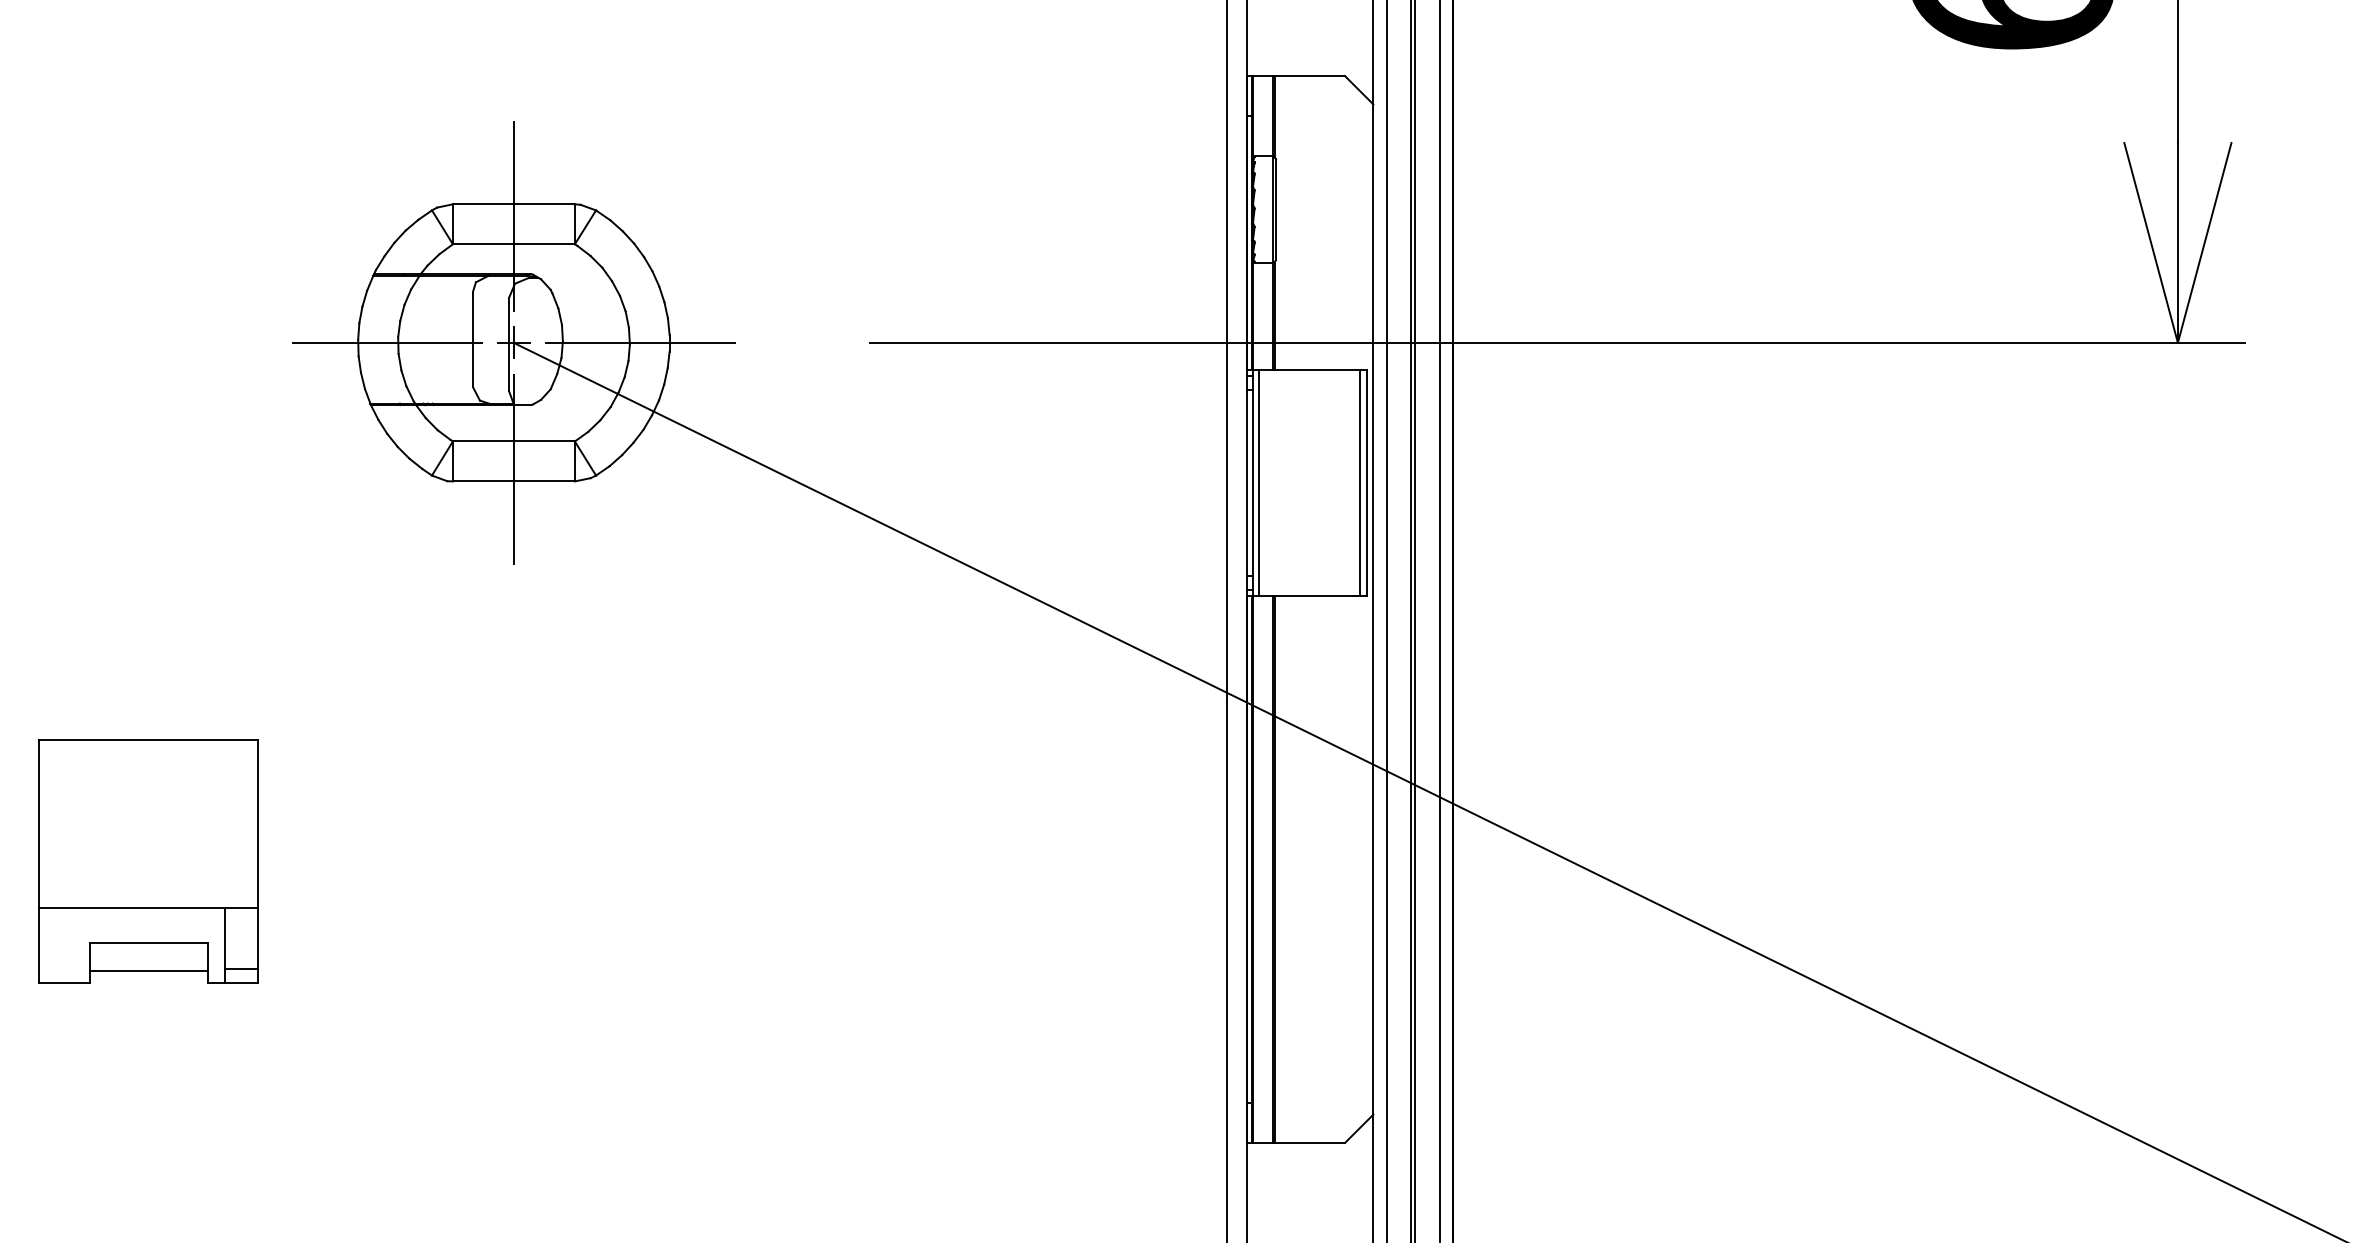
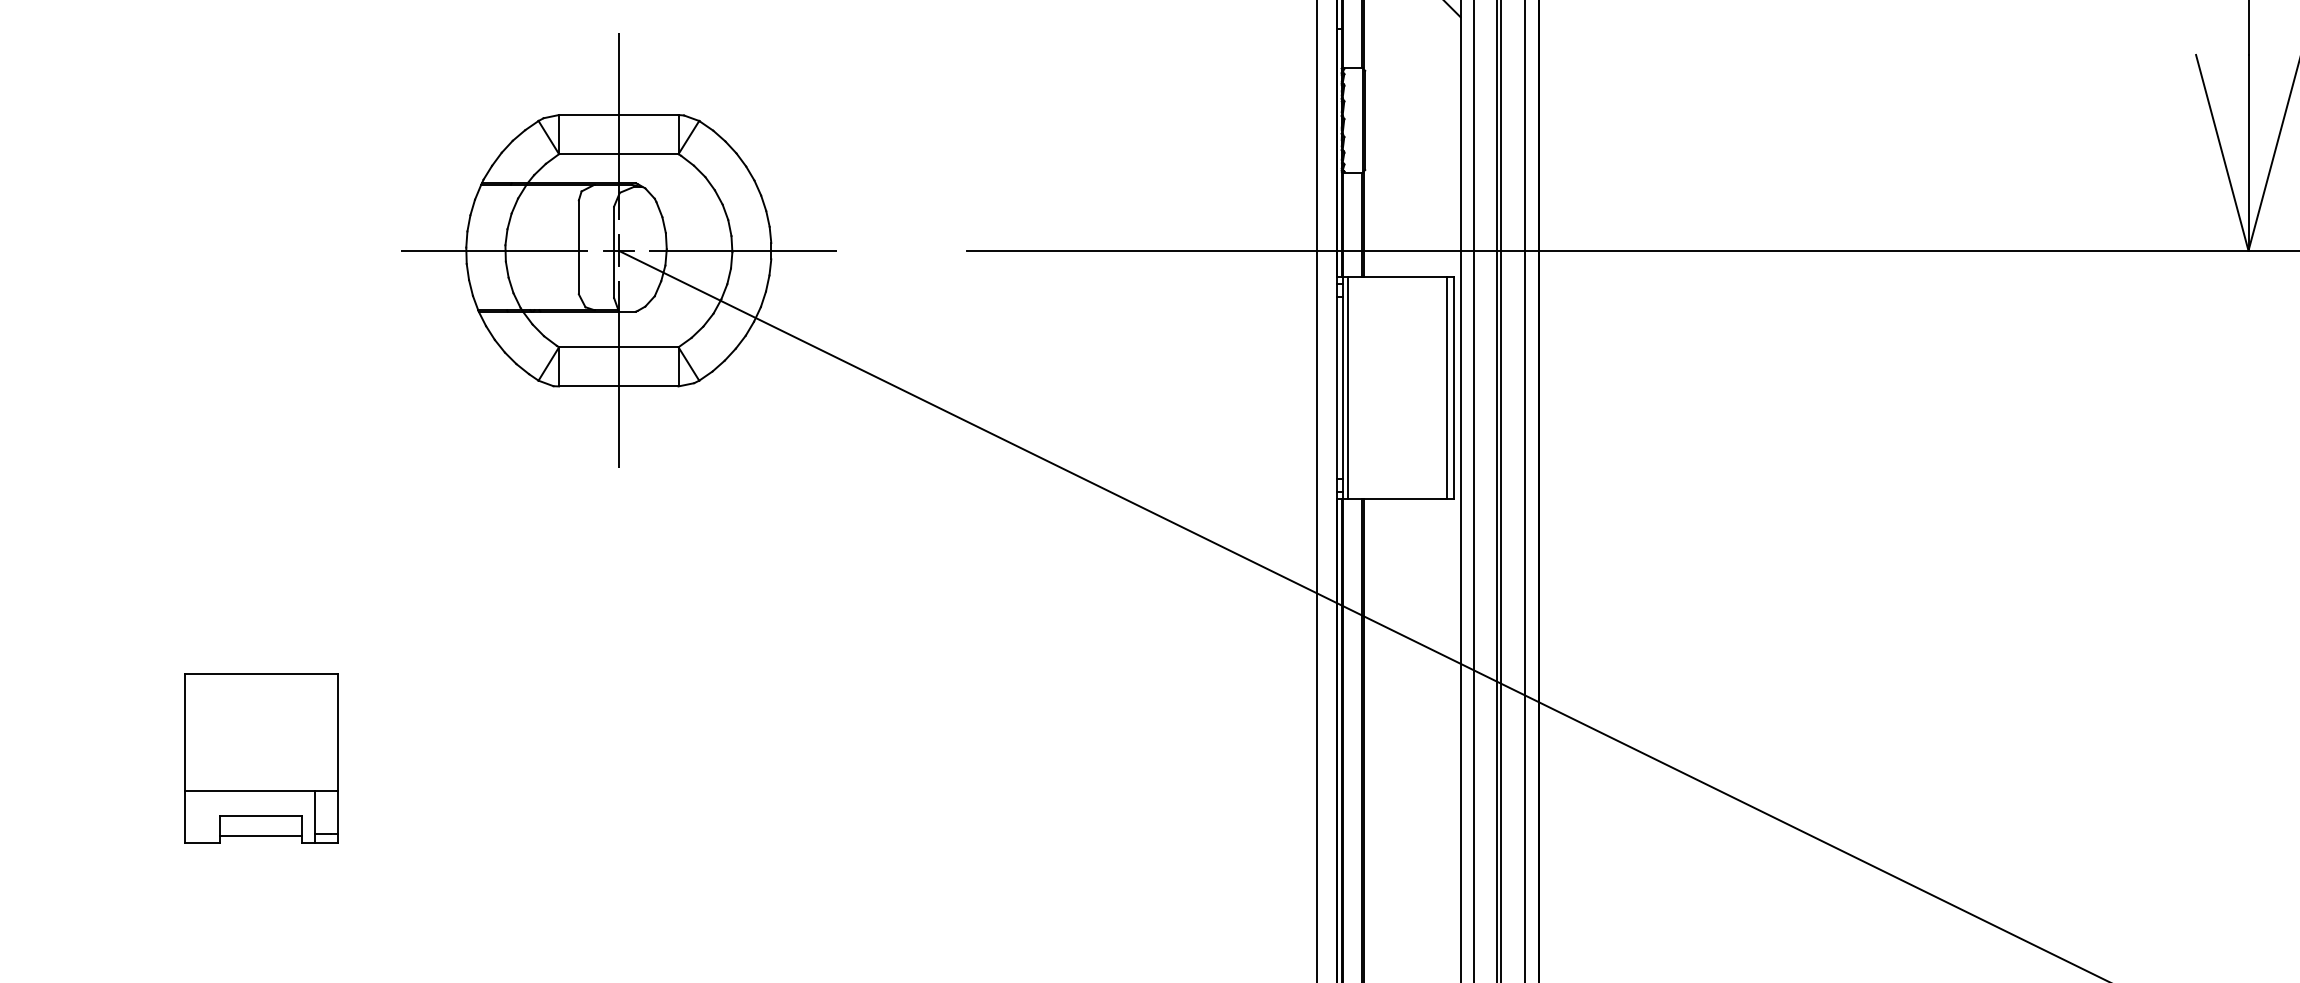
part: (148, 861) -> (260, 758), size x0.71

